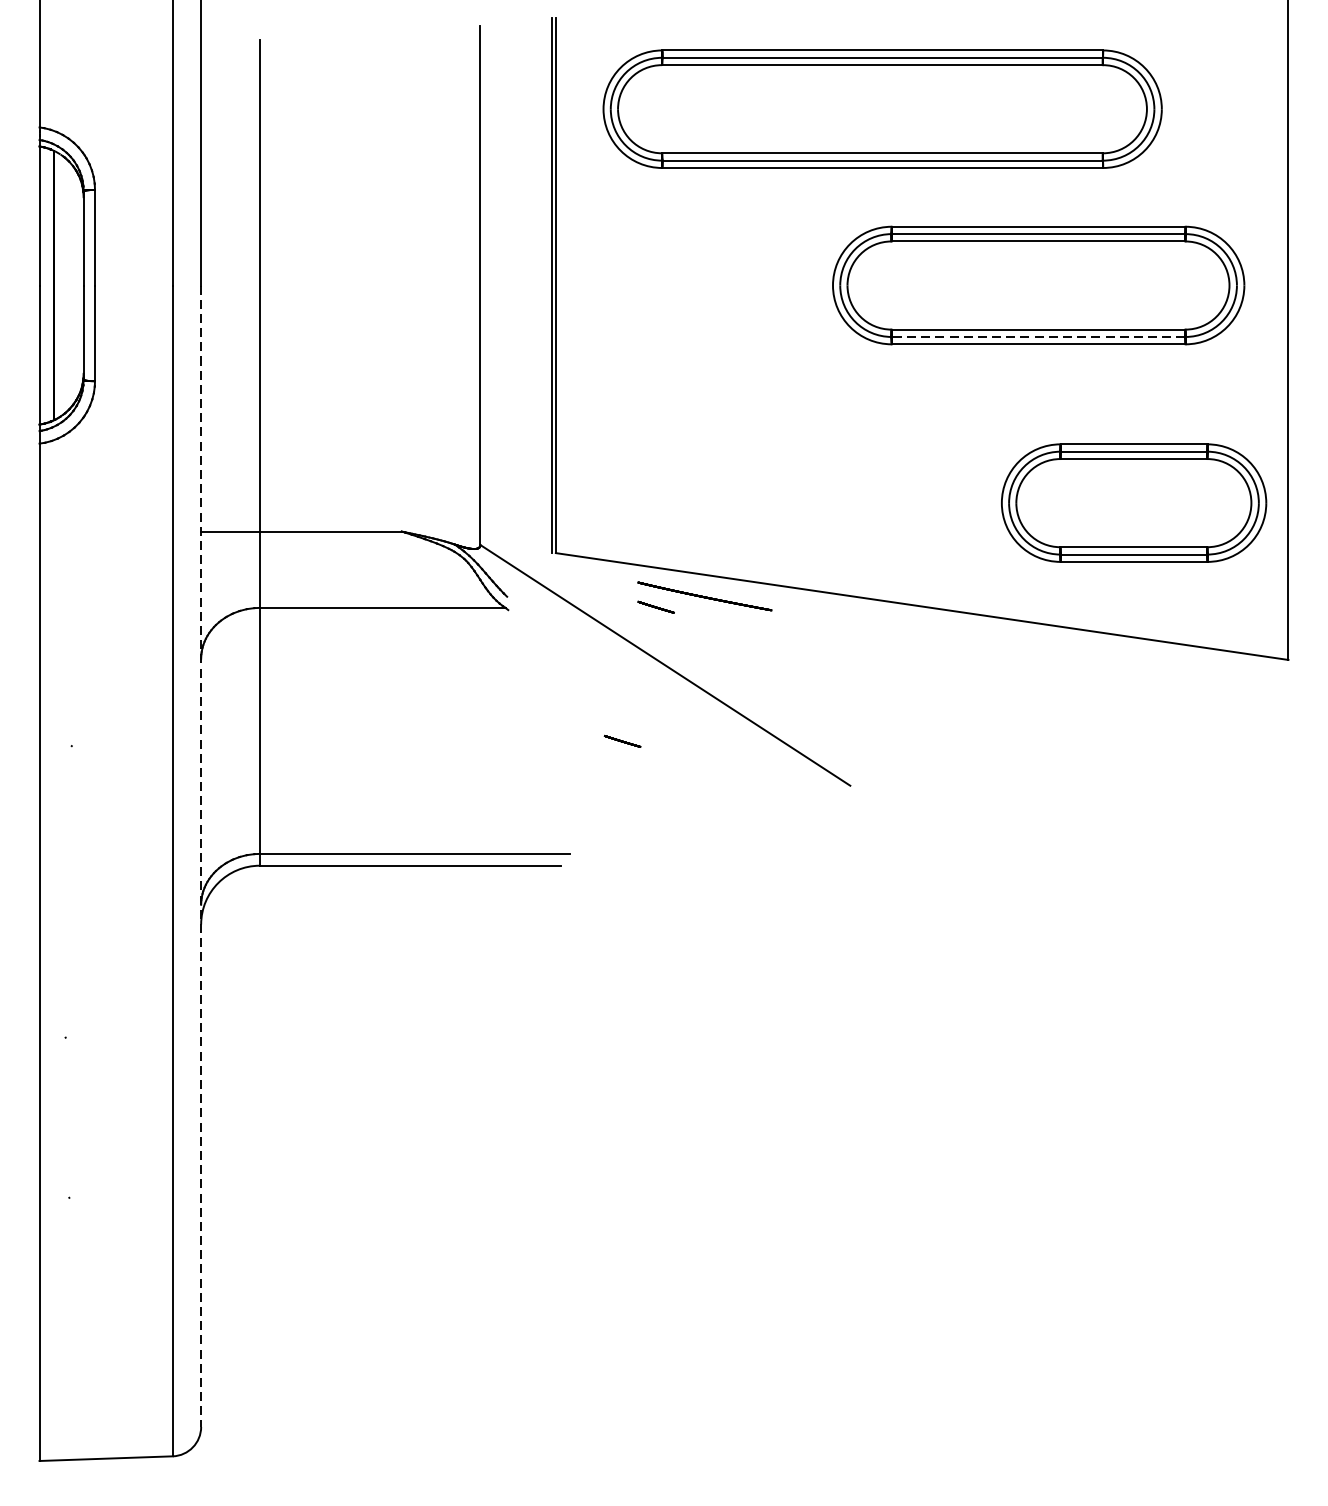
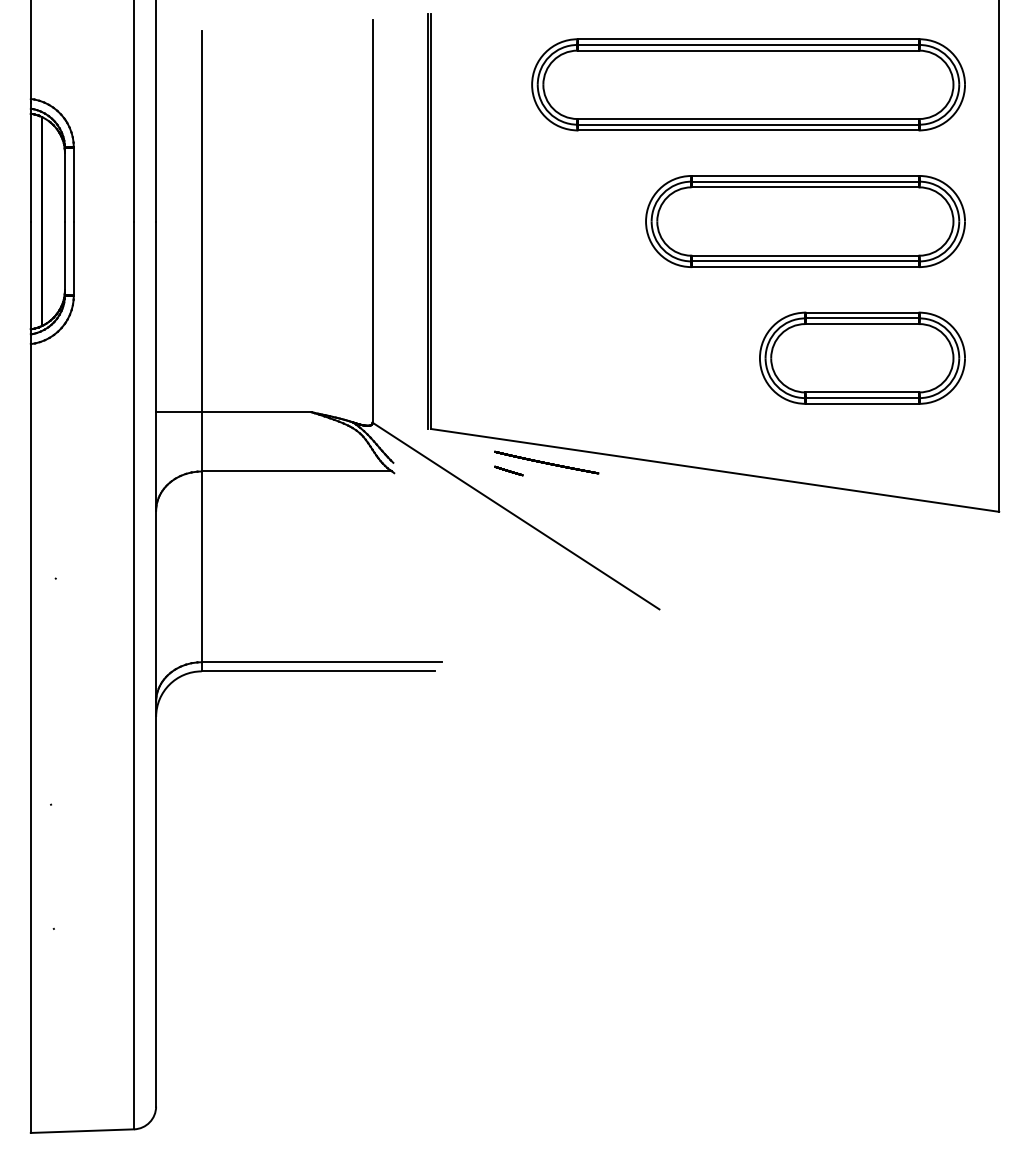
part: (882, 108) -> (748, 84), moved
line: (1038, 337) -> (805, 261), dashed -> solid
part: (1134, 502) -> (862, 357), moved
line: (622, 740) -> (482, 574), removed
line: (201, 856) -> (156, 664), dashed -> solid

